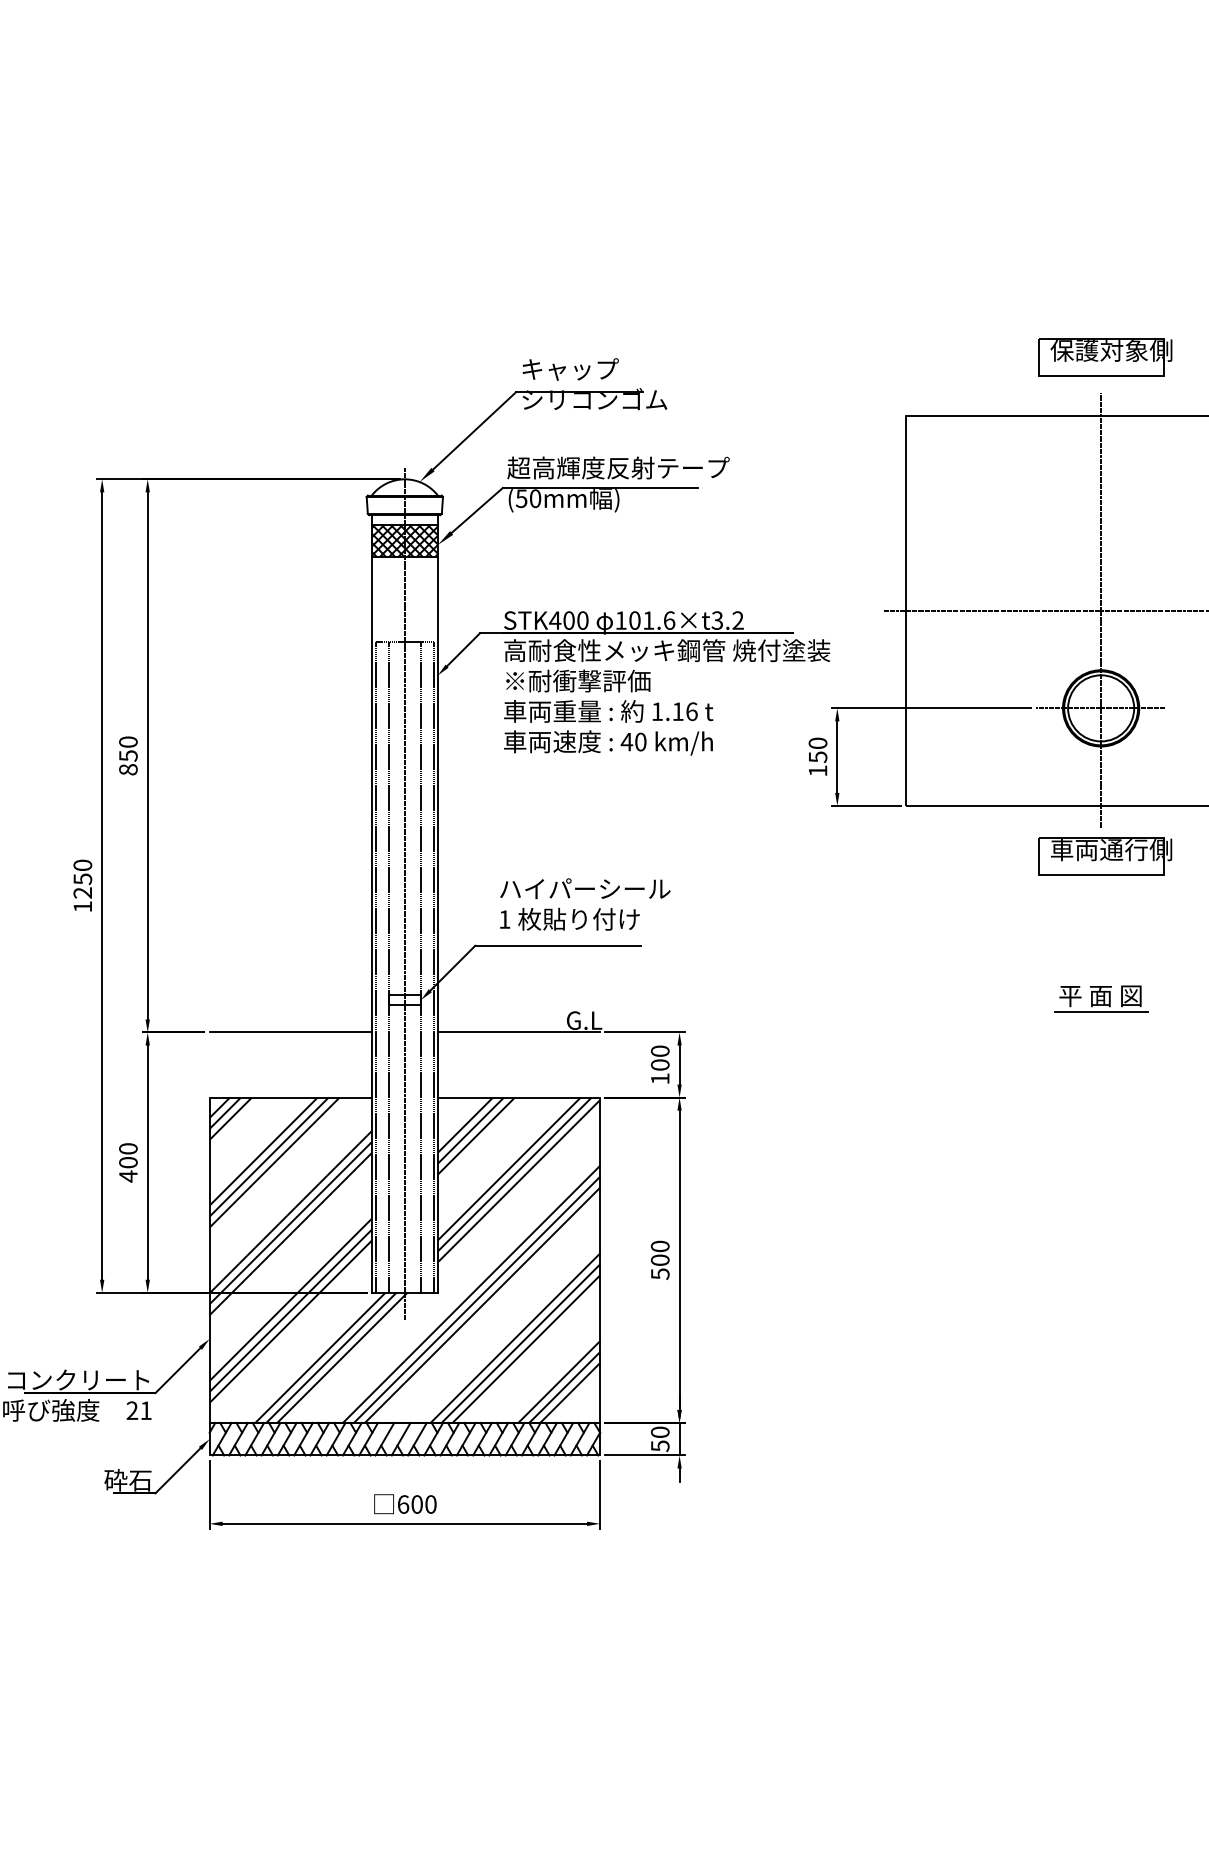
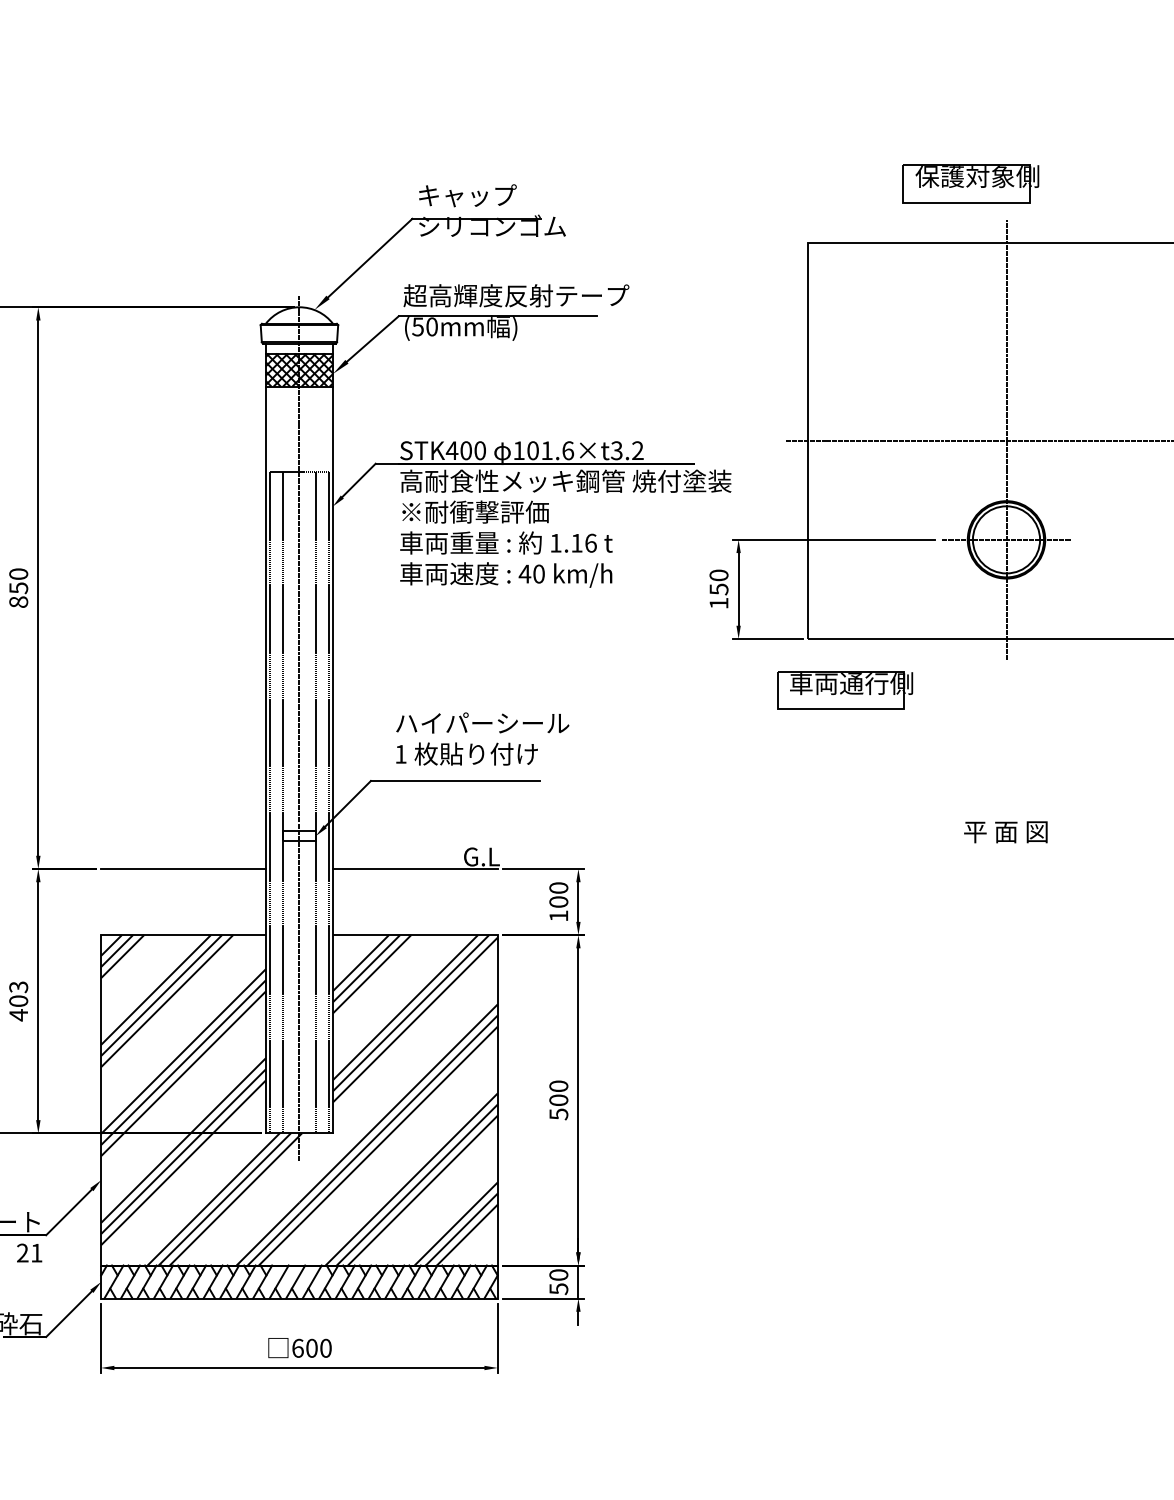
part: (1105, 357) -> (971, 183), moved
part: (1105, 856) -> (845, 690), moved
line: (1100, 1011) -> (1005, 847), removed
text: (128, 1148) -> (18, 986), 400 -> 403

